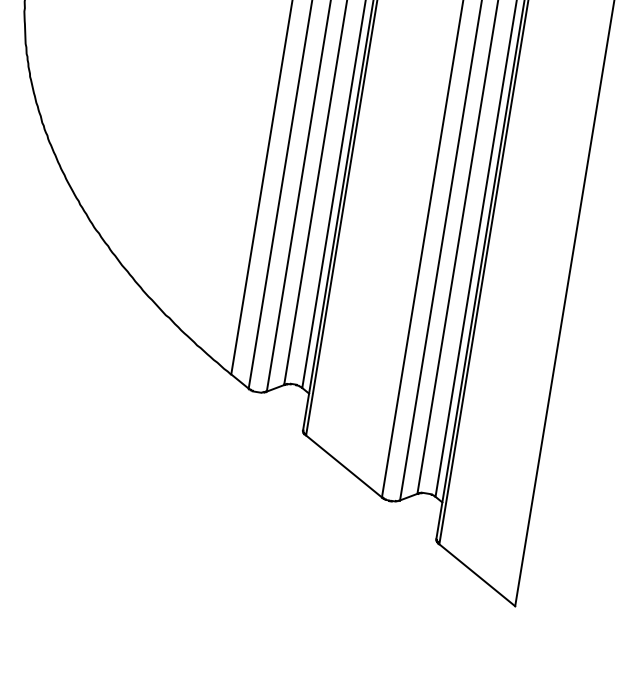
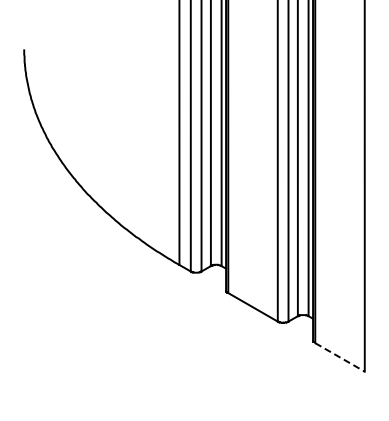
line: (478, 575) -> (340, 357), solid -> dashed

